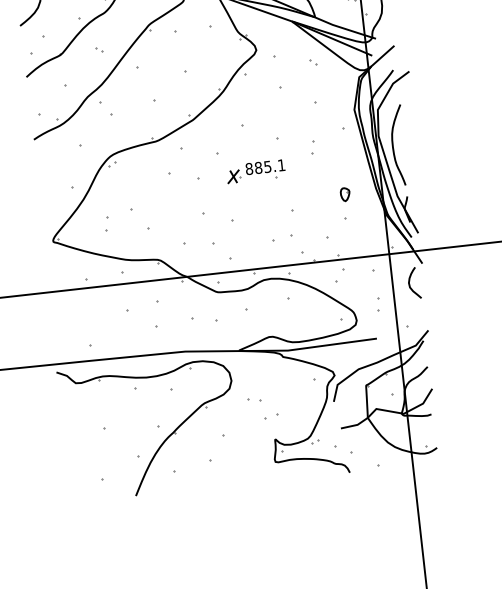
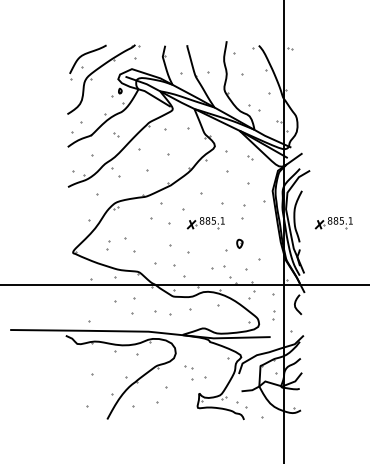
part: (312, 147) -> (243, 211), size x1.6
part: (455, 150) -> (333, 223), added
part: (344, 194) -> (239, 243), moved
part: (271, 416) -> (198, 378), size x1.6

